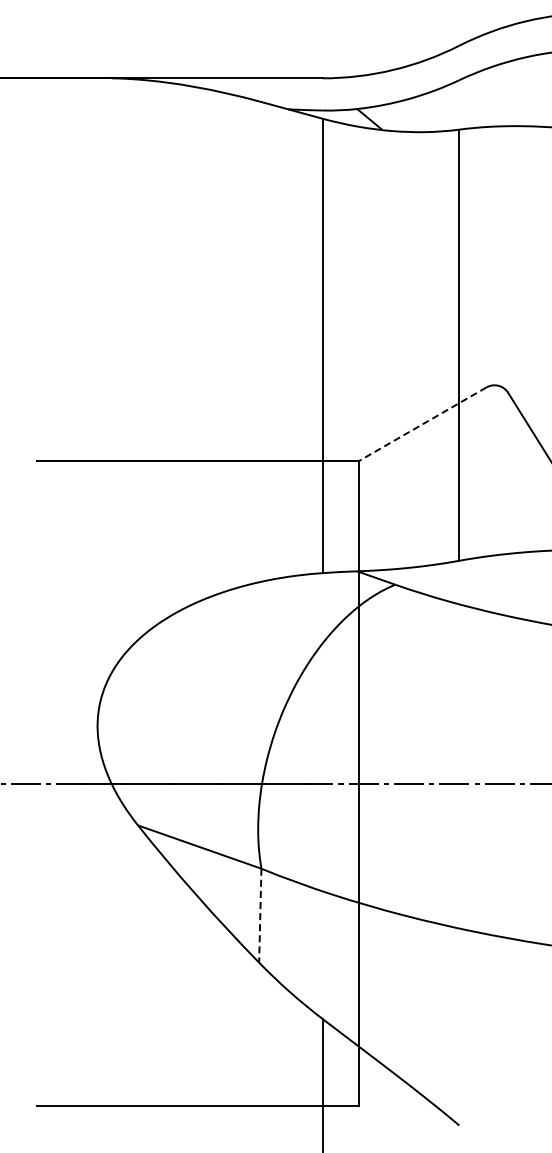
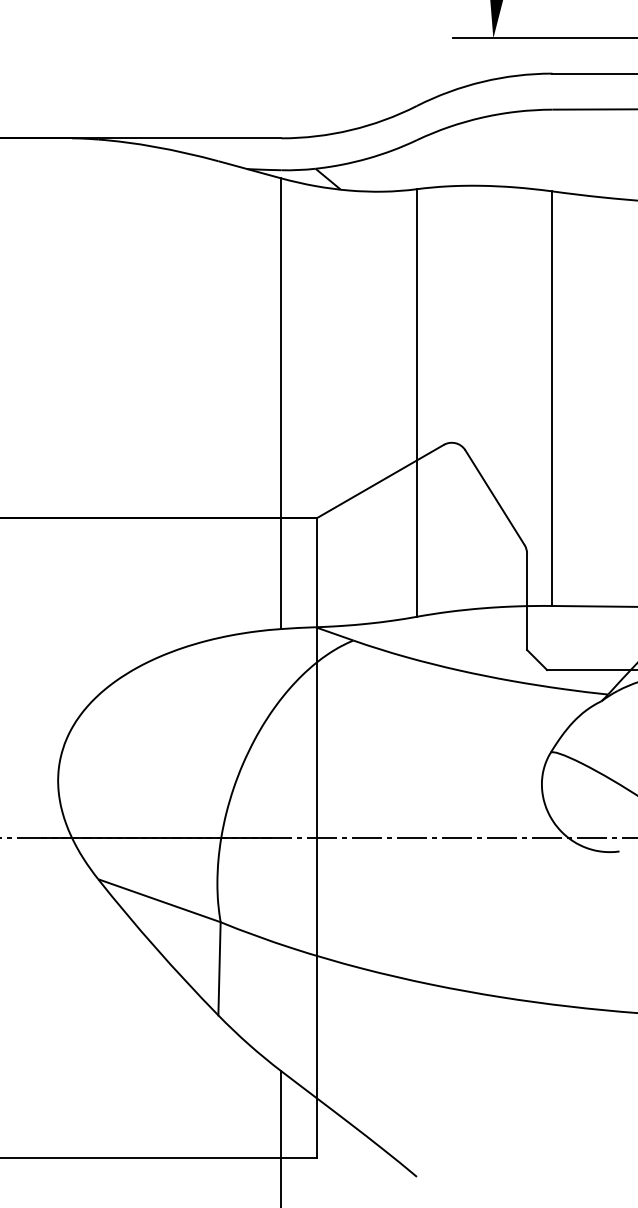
line: (422, 424) -> (380, 481), dashed -> solid
line: (260, 915) -> (219, 968), dashed -> solid

